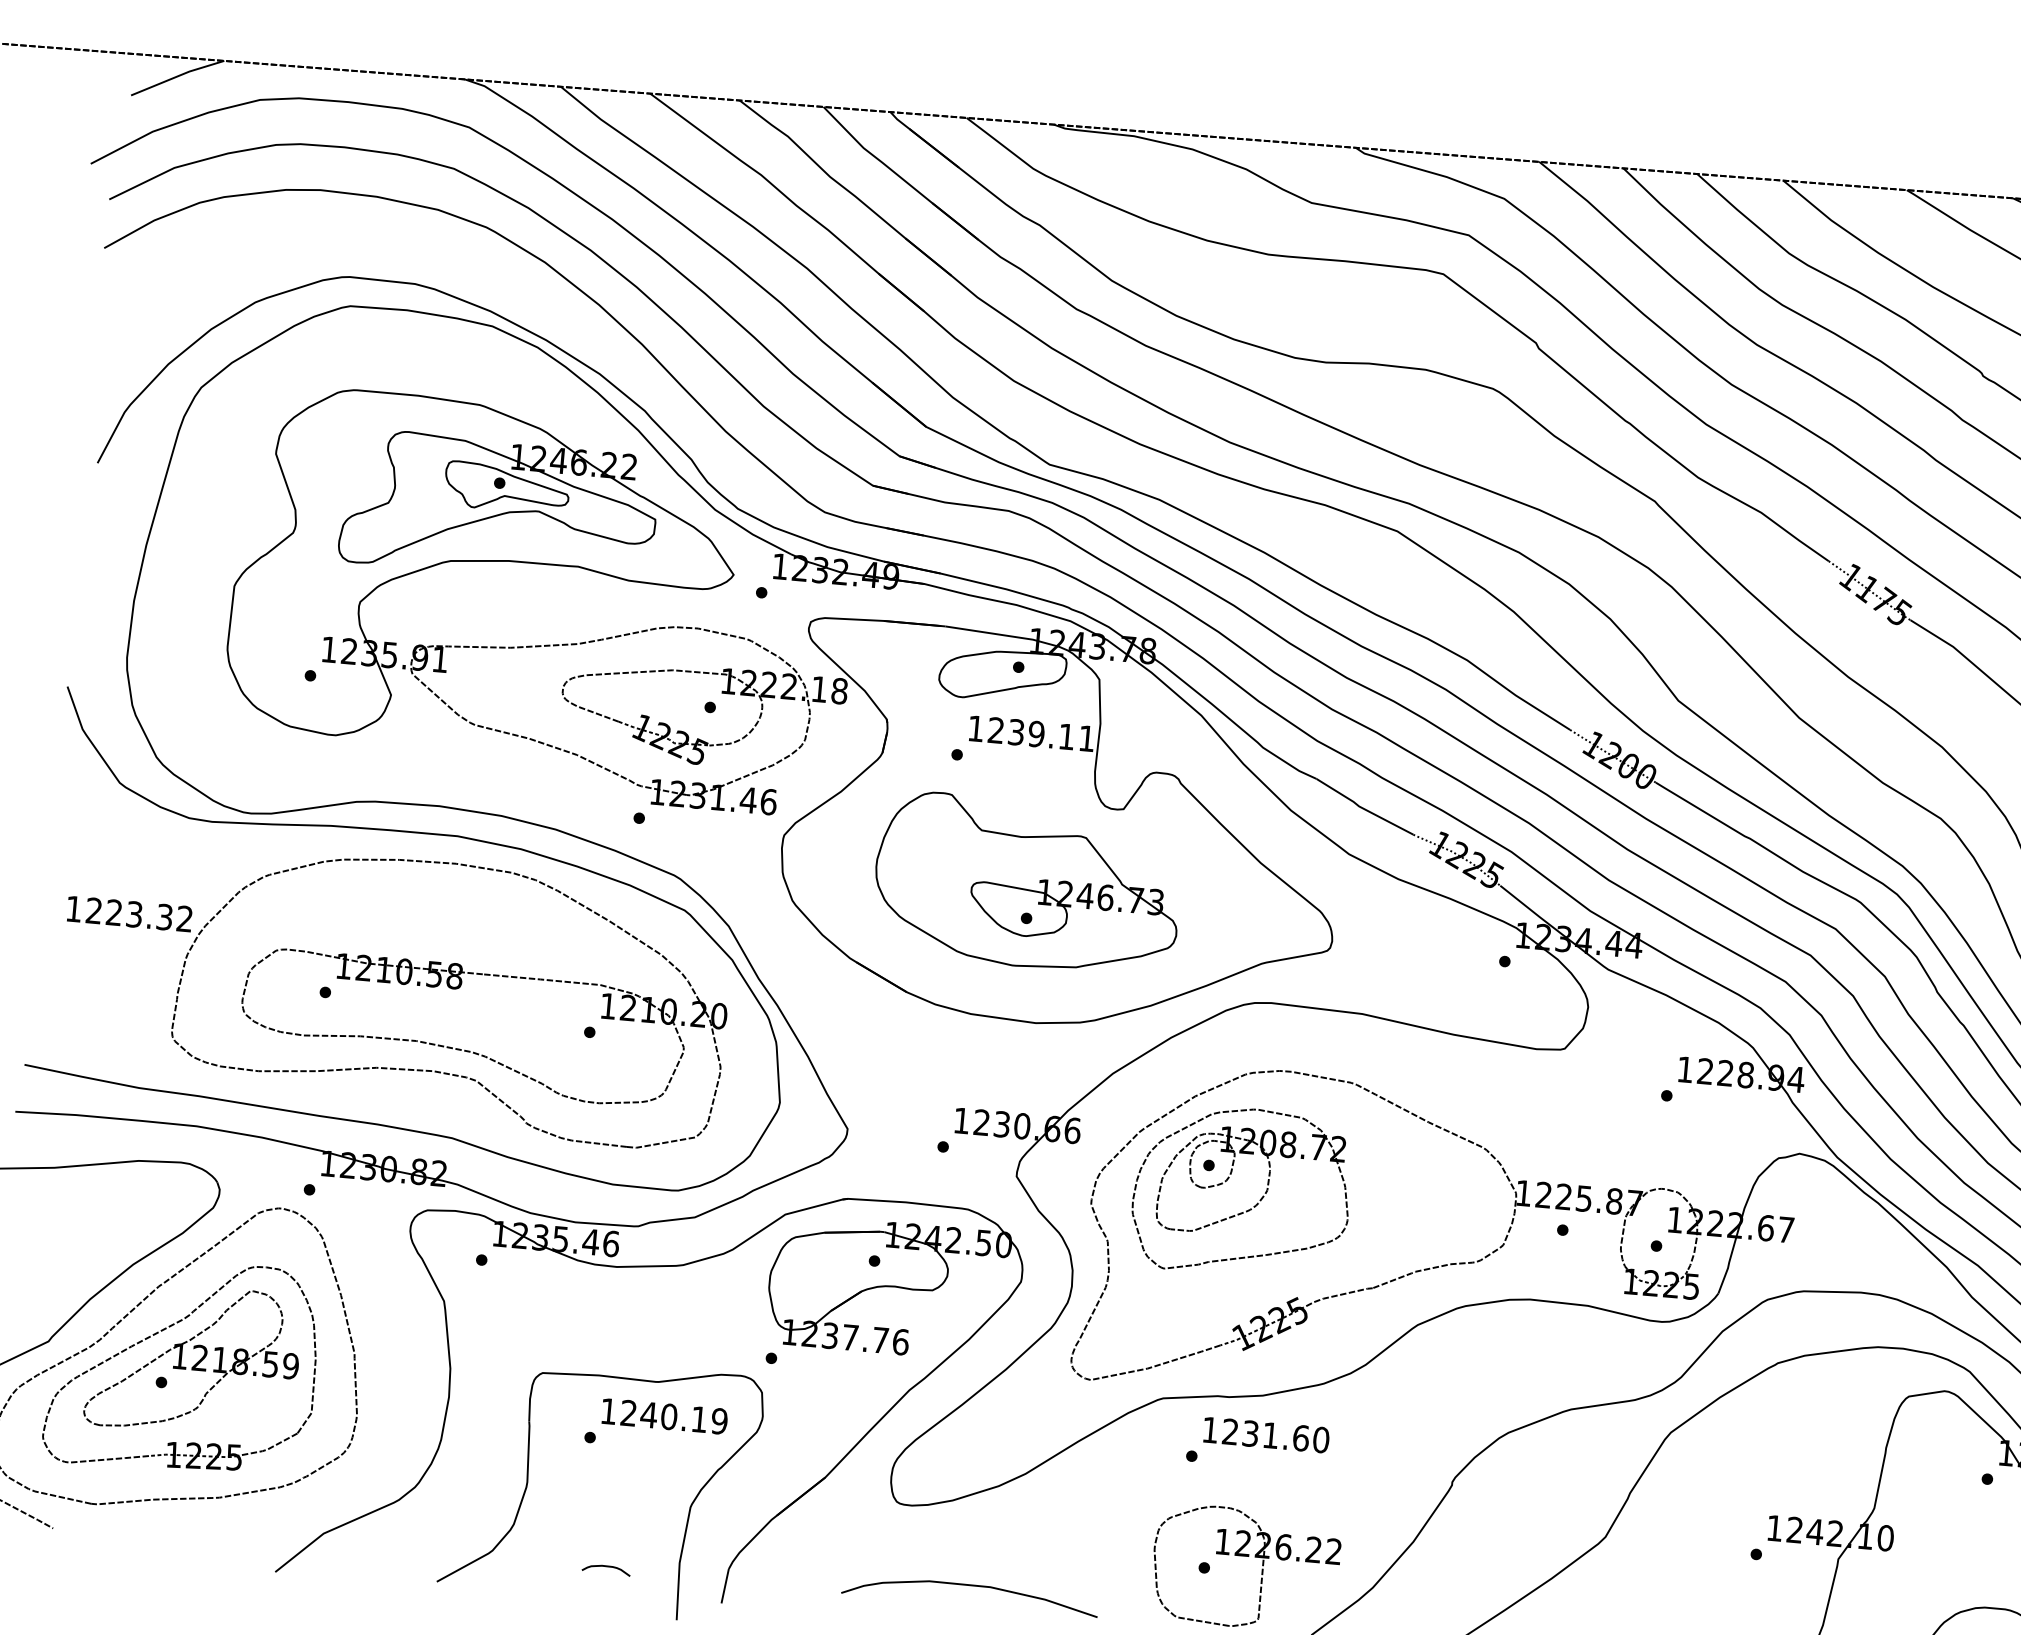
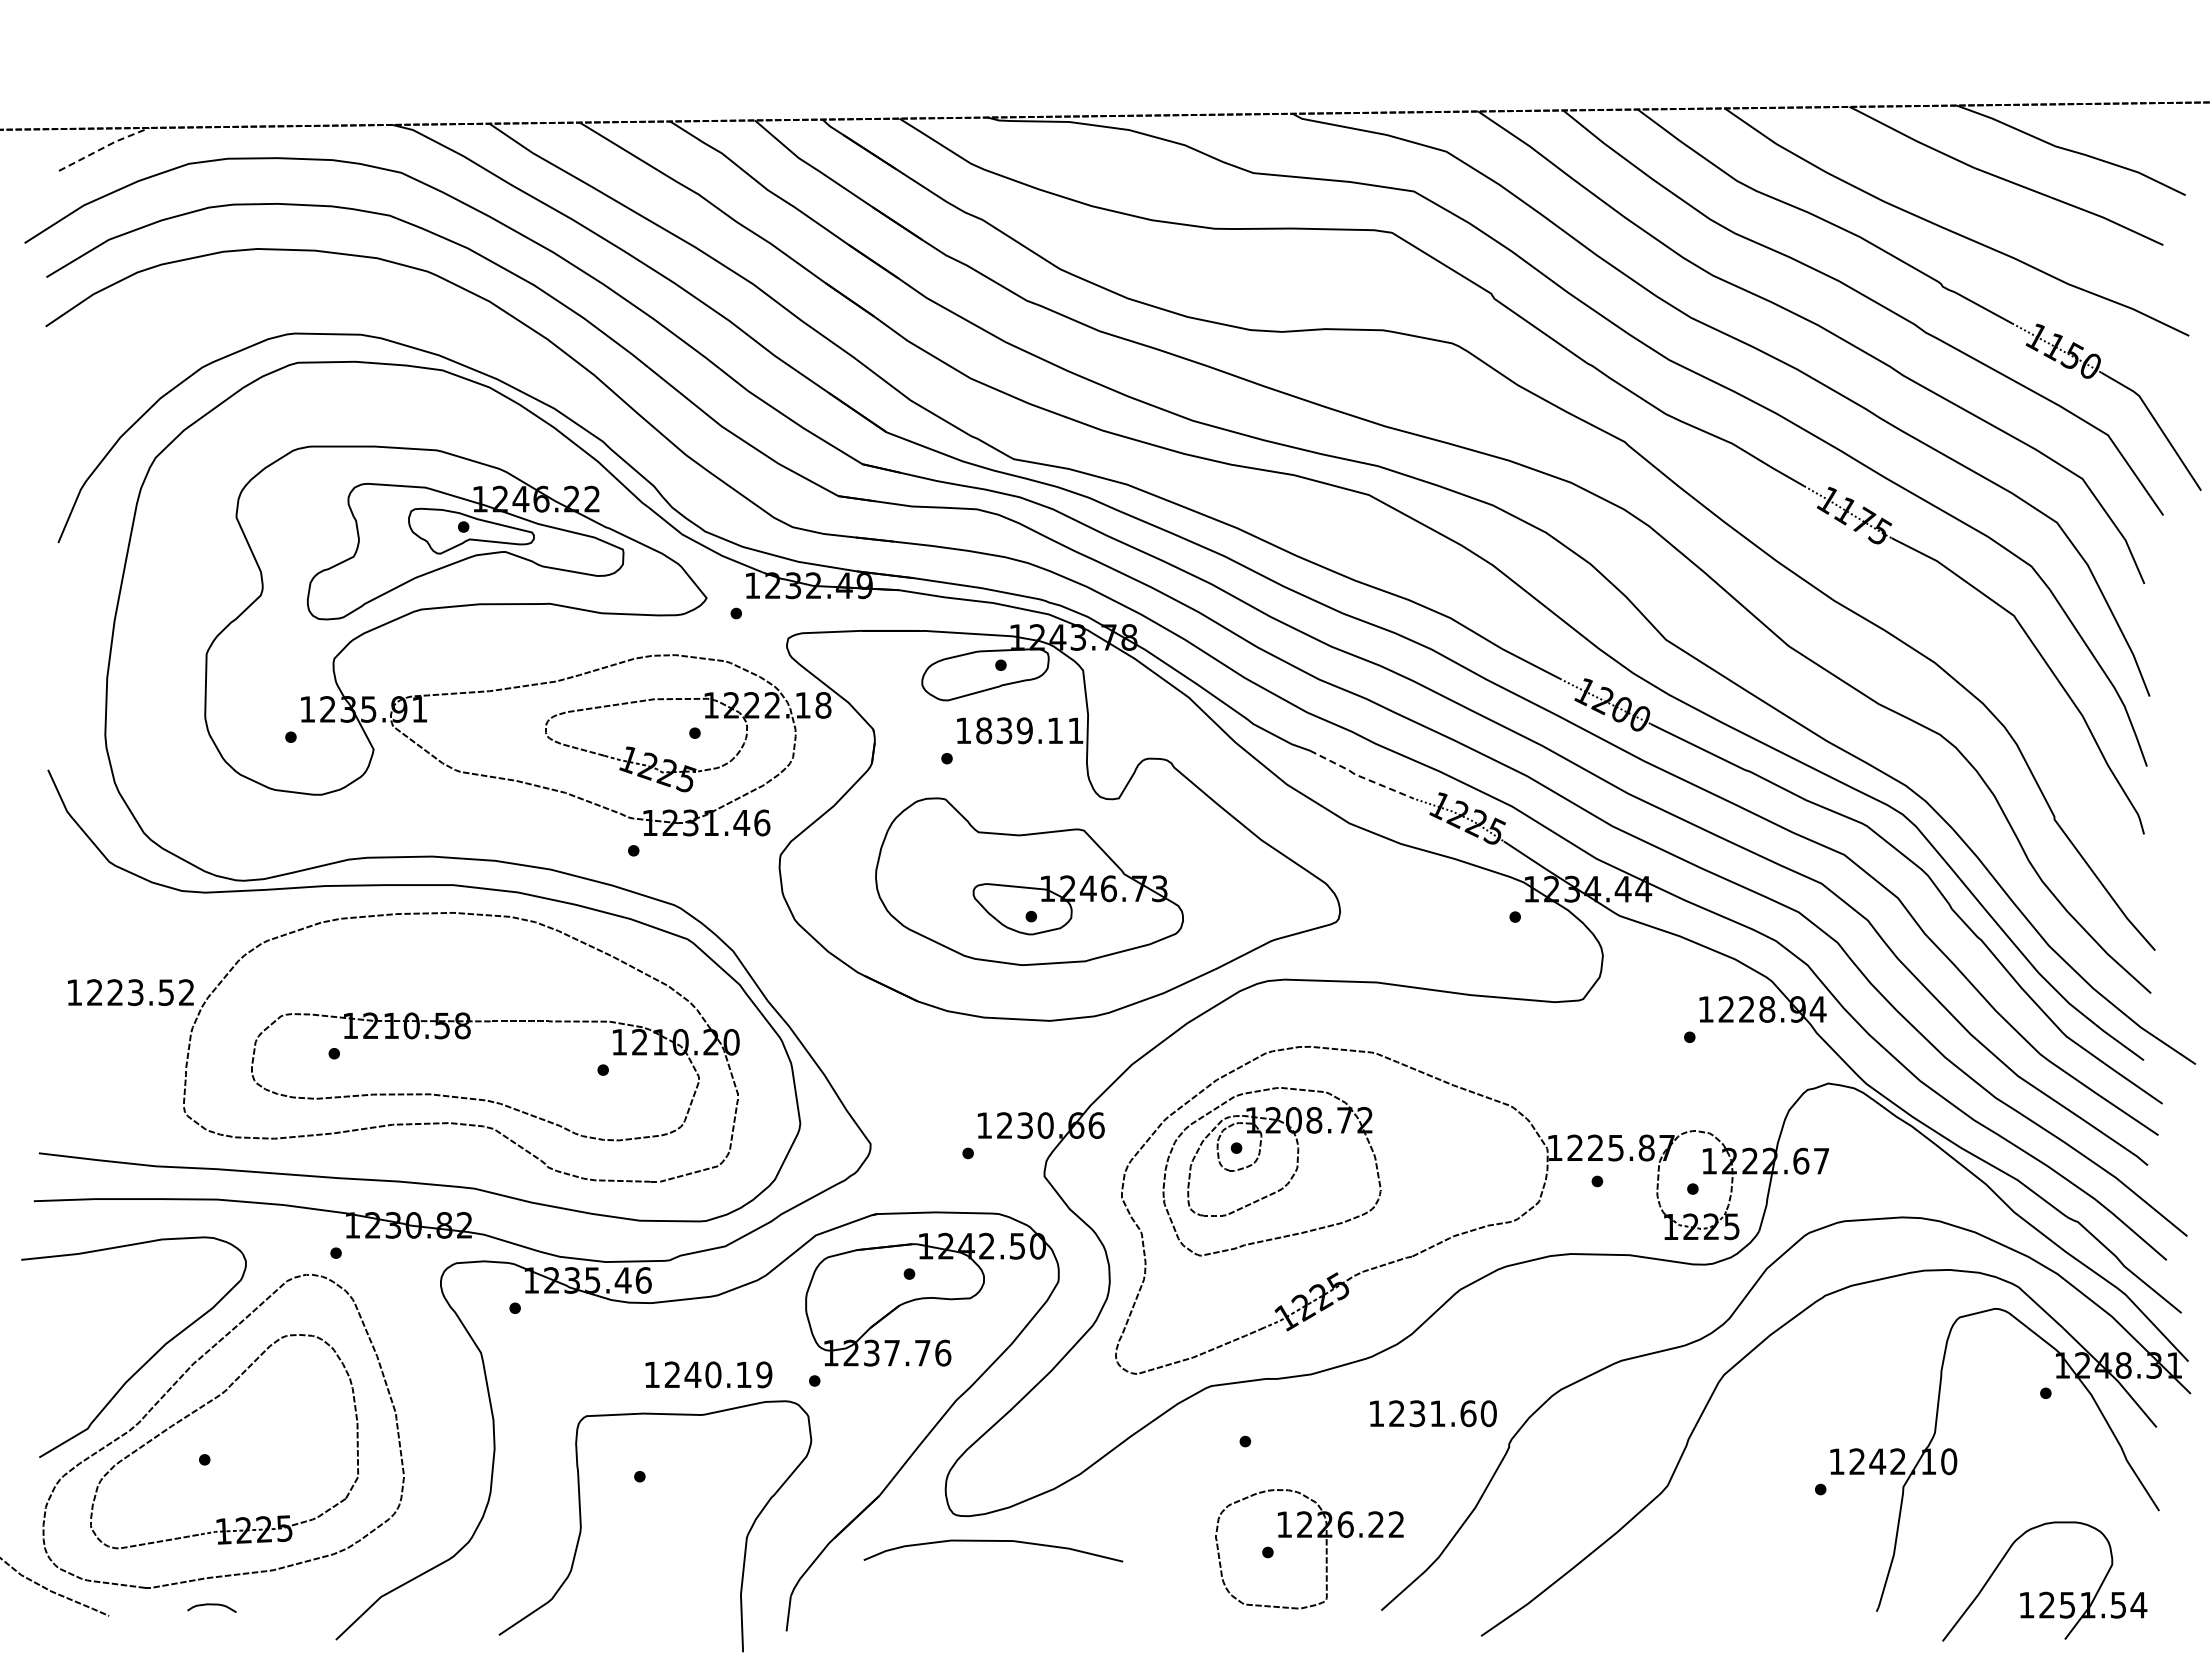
line: (178, 76) -> (104, 147), solid -> dashed
text: (996, 730) -> (984, 730), 1239.11 -> 1839.11
line: (1362, 807) -> (1358, 775), solid -> dashed
text: (164, 917) -> (166, 992), 1223.32 -> 1223.52
part: (193, 1360) -> (234, 1434), removed
text: (664, 1416) -> (708, 1374), moved
text: (1266, 1434) -> (1433, 1413), moved
curve: (606, 1567) -> (211, 1605), moved
curve: (971, 1585) -> (993, 1541), moved

